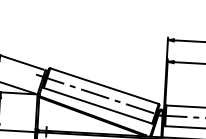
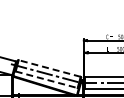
line: (104, 86) -> (49, 68), solid -> dashed
line: (99, 105) -> (47, 79), solid -> dashed

